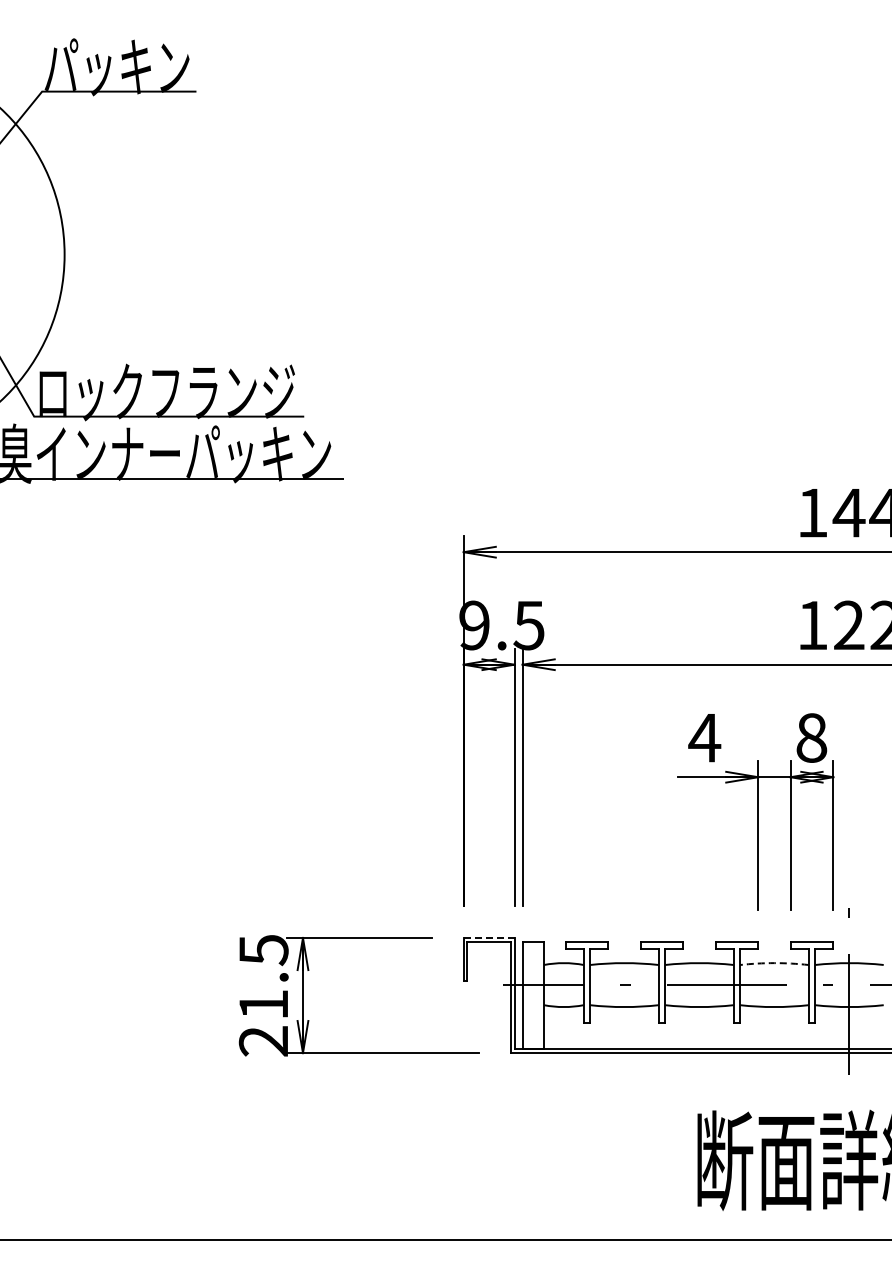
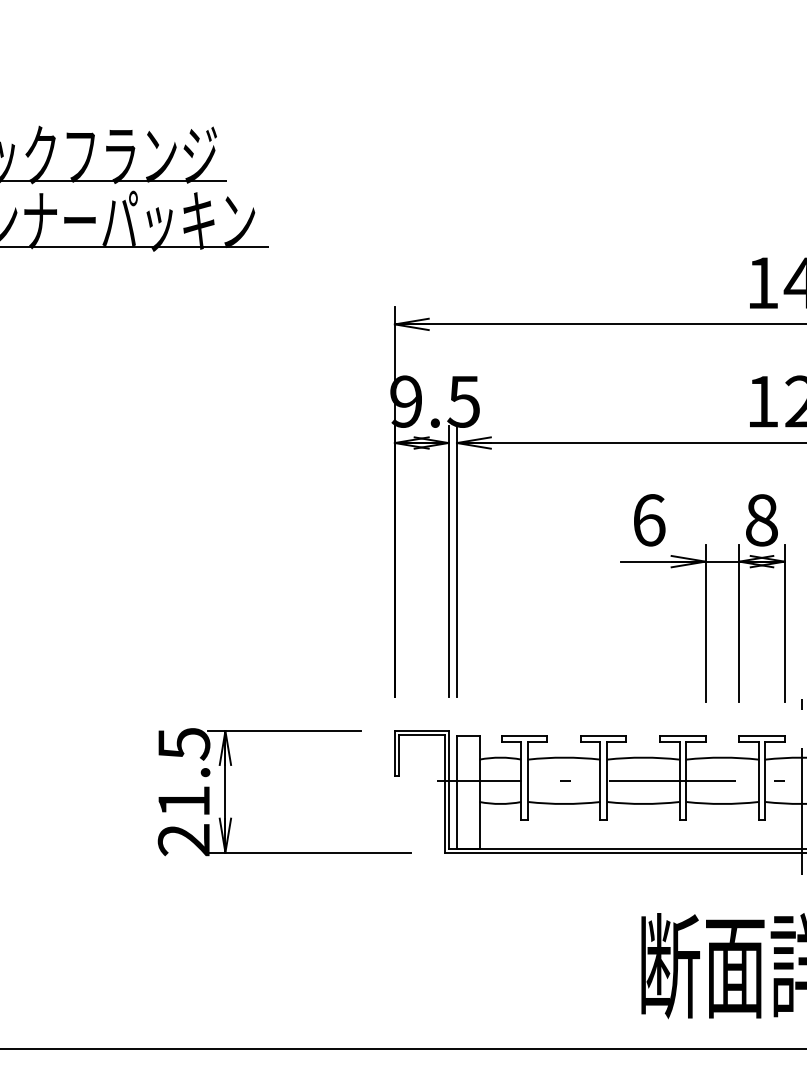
text: (704, 737) -> (648, 519), 4 -> 6
line: (489, 937) -> (422, 730), dashed -> solid
arc: (774, 963) -> (722, 758), dashed -> solid

